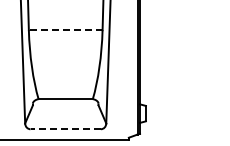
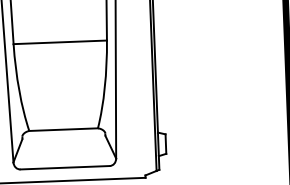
line: (65, 30) -> (60, 42), dashed -> solid
line: (65, 129) -> (64, 168), dashed -> solid

